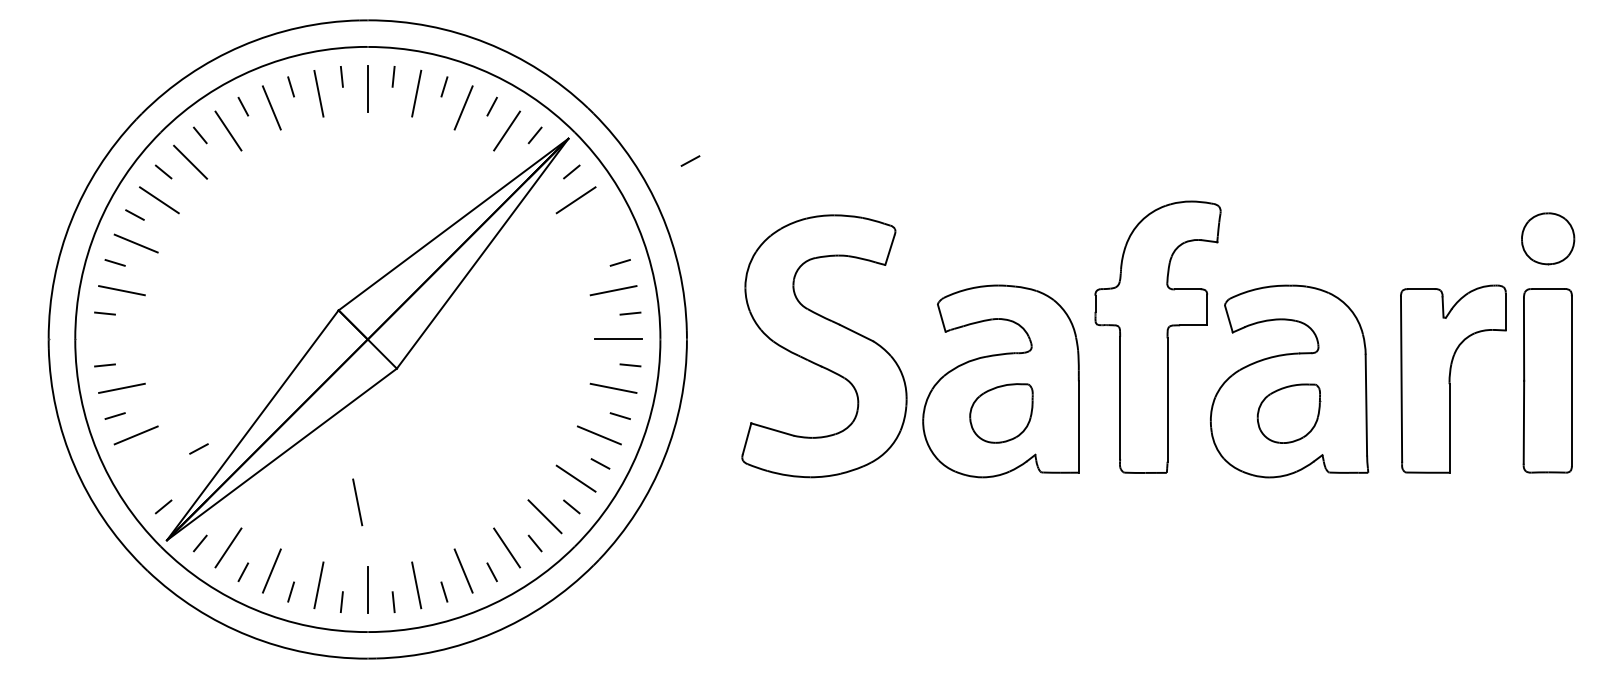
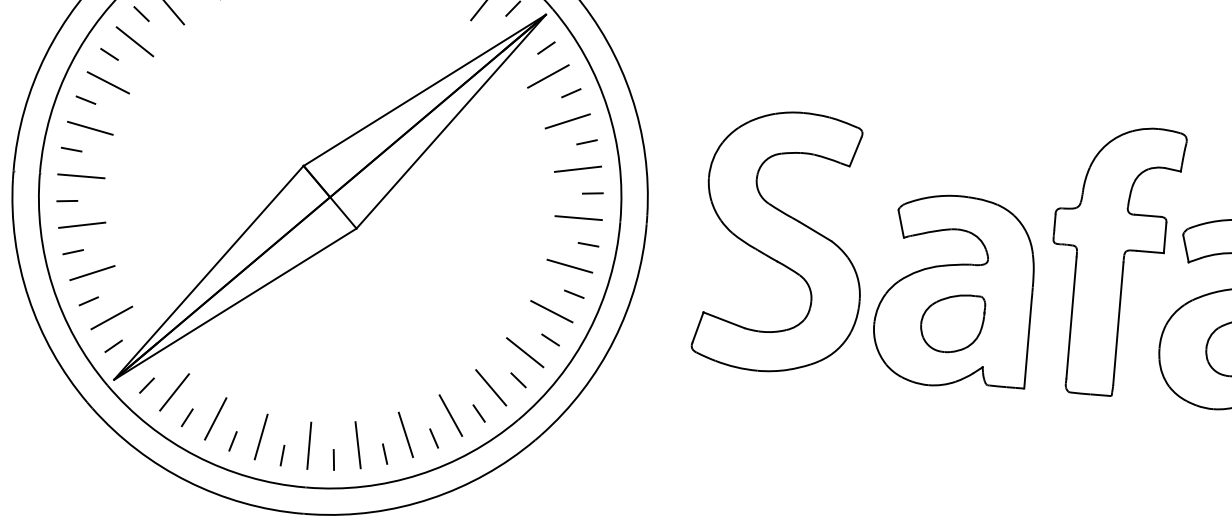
line: (690, 160) -> (571, 92), moved
line: (598, 243) -> (566, 121), added
line: (116, 339) -> (80, 176), added
line: (198, 448) -> (88, 300), moved
line: (159, 478) -> (111, 317), added
line: (357, 502) -> (306, 358), removed

